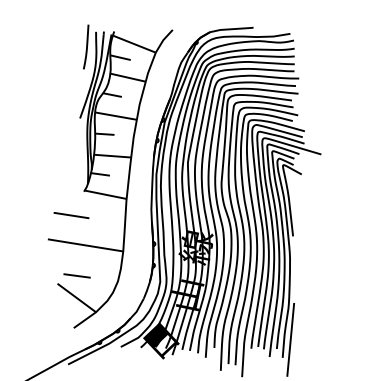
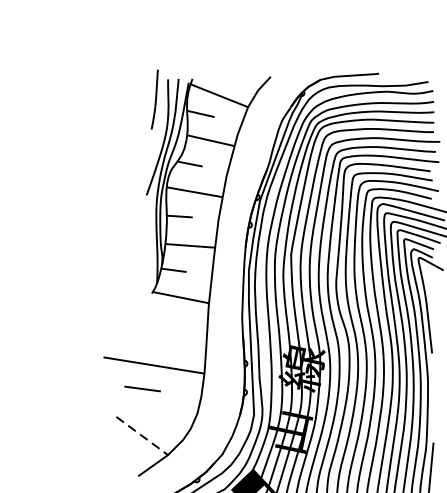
line: (71, 215) -> (135, 325), removed
line: (76, 275) -> (141, 388), moved
line: (76, 298) -> (141, 436), solid -> dashed

